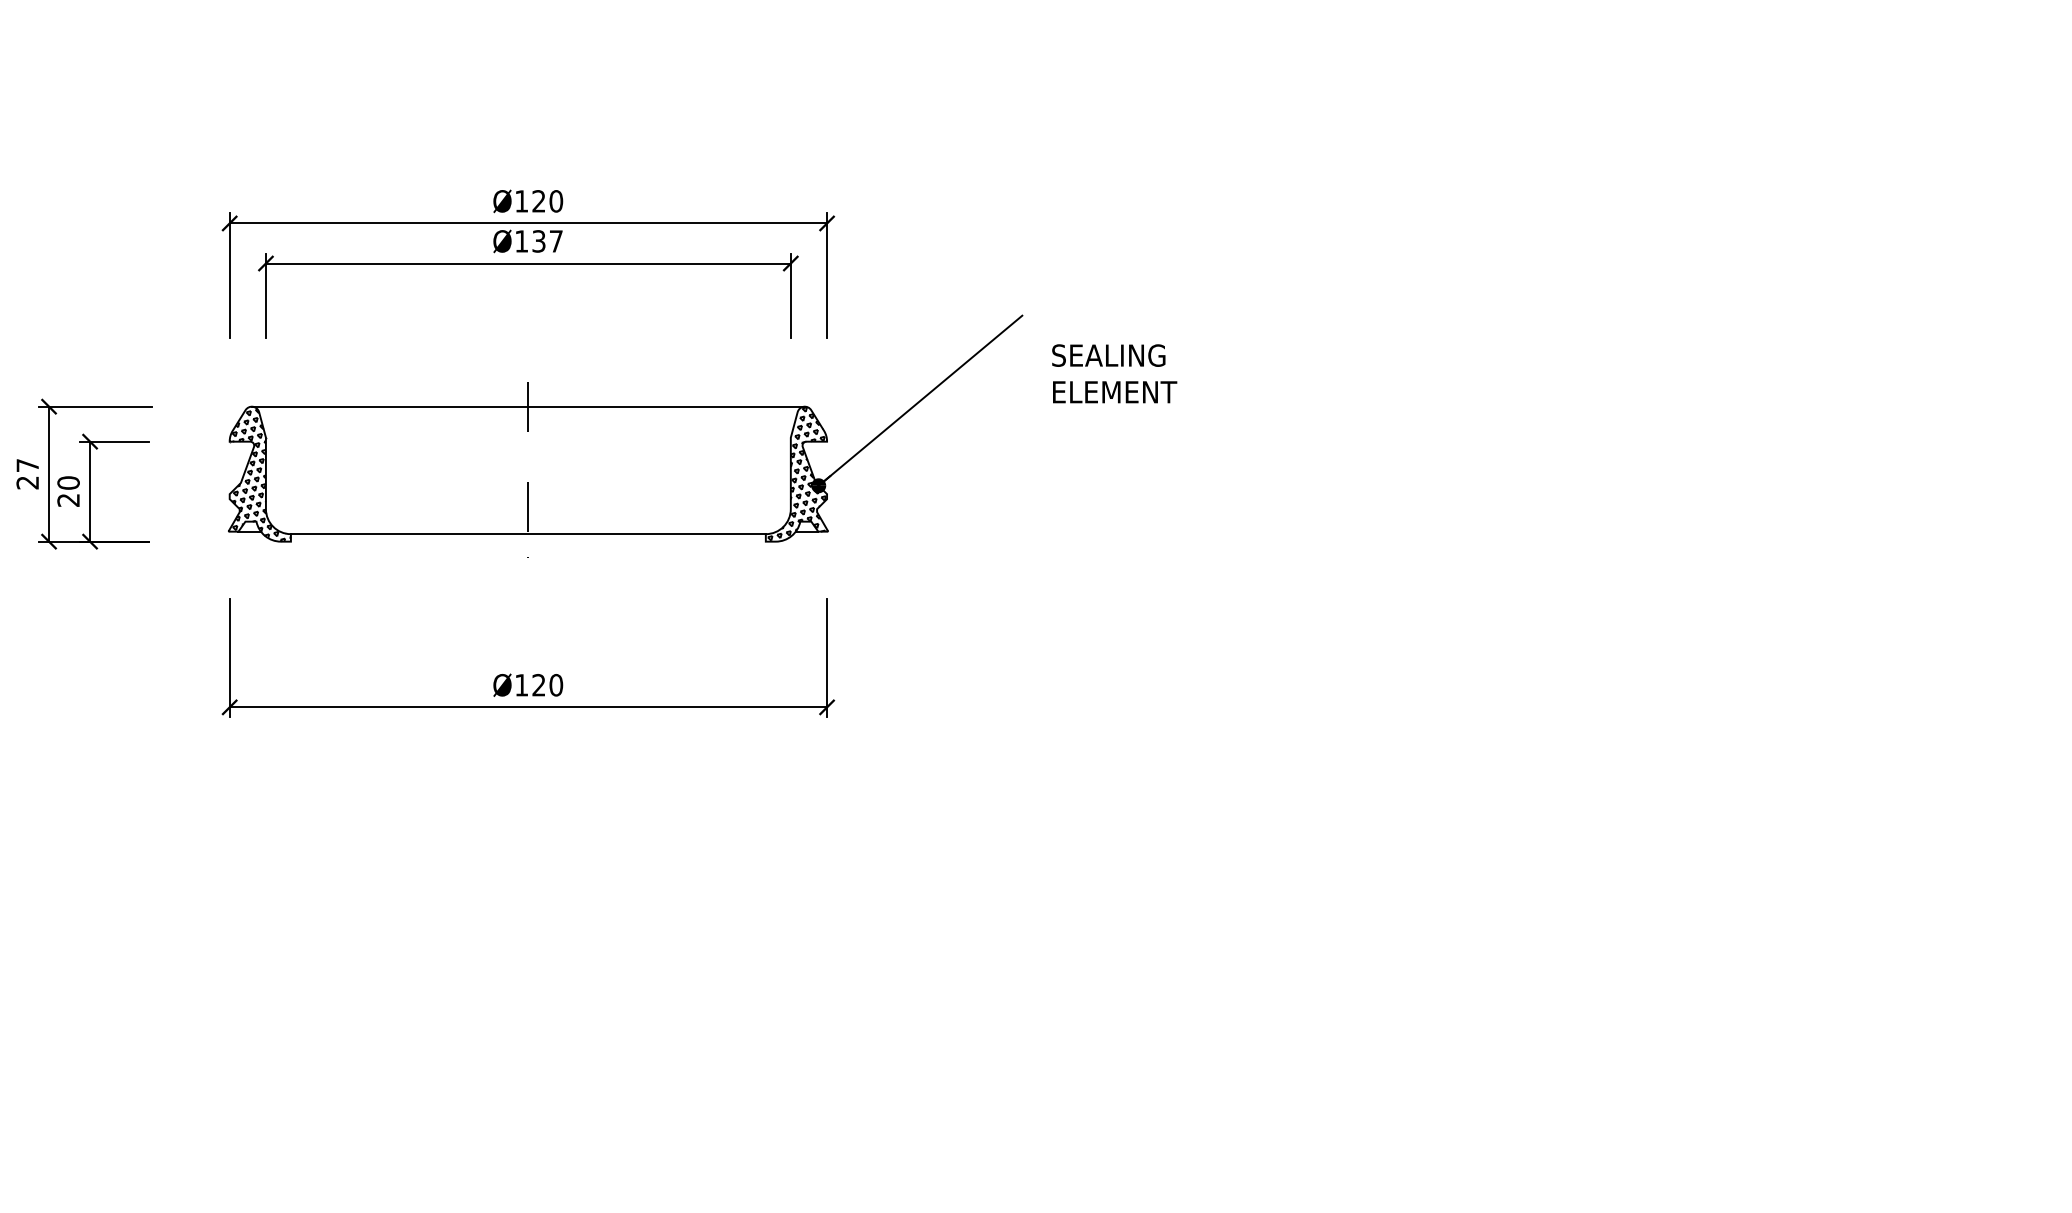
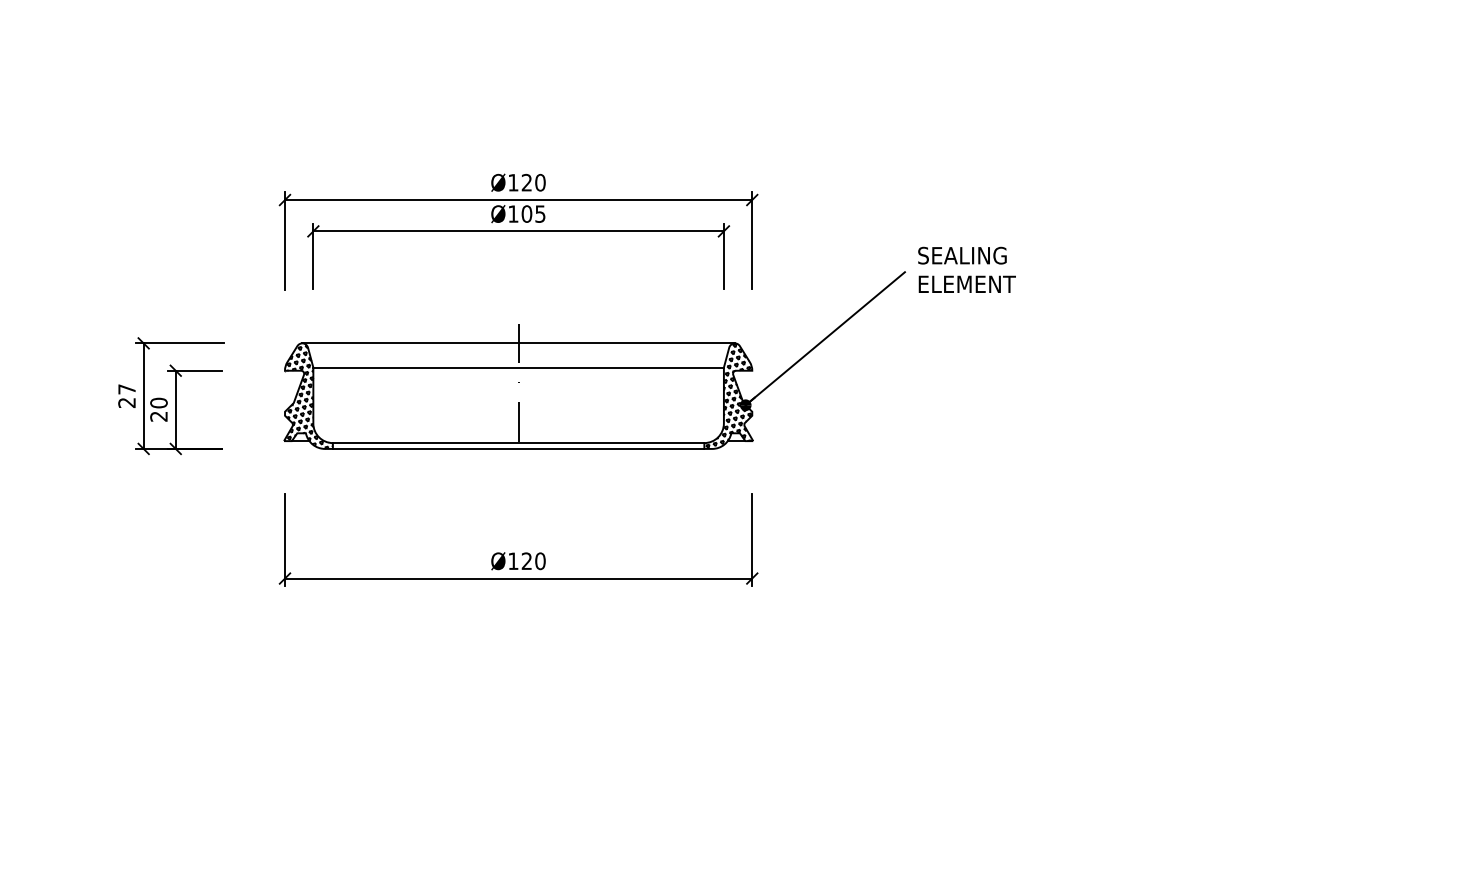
text: (547, 241) -> (533, 214), Ø137 -> Ø105
text: (1114, 373) -> (966, 269), moved
line: (527, 437) -> (517, 367), added
line: (527, 541) -> (517, 448), added

